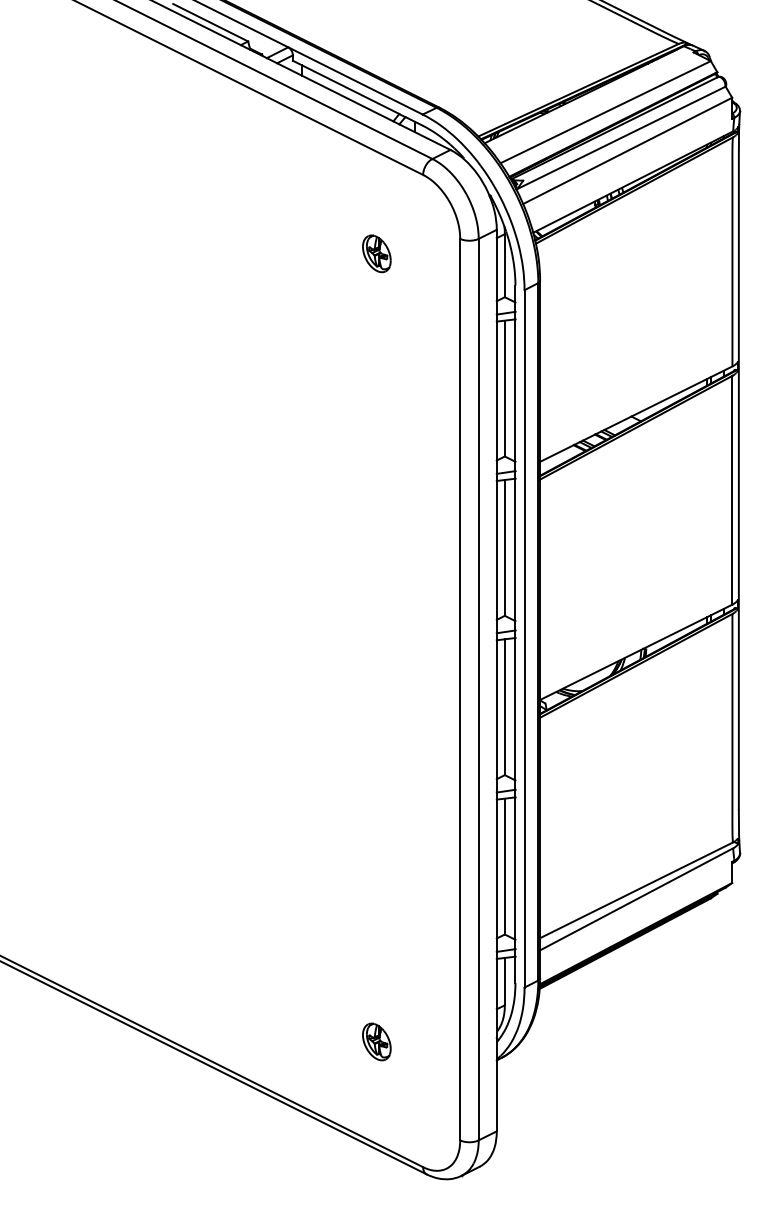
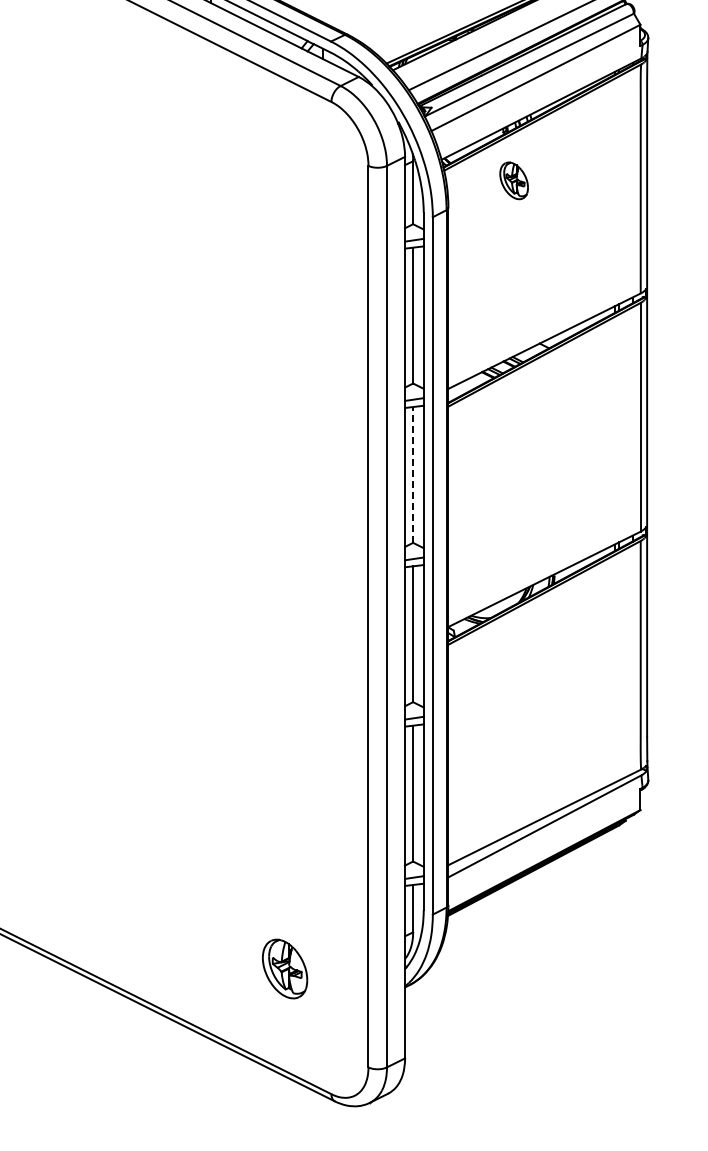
part: (376, 253) -> (513, 180), moved
line: (504, 547) -> (412, 474), solid -> dashed
part: (376, 1041) -> (284, 968), size x1.6

